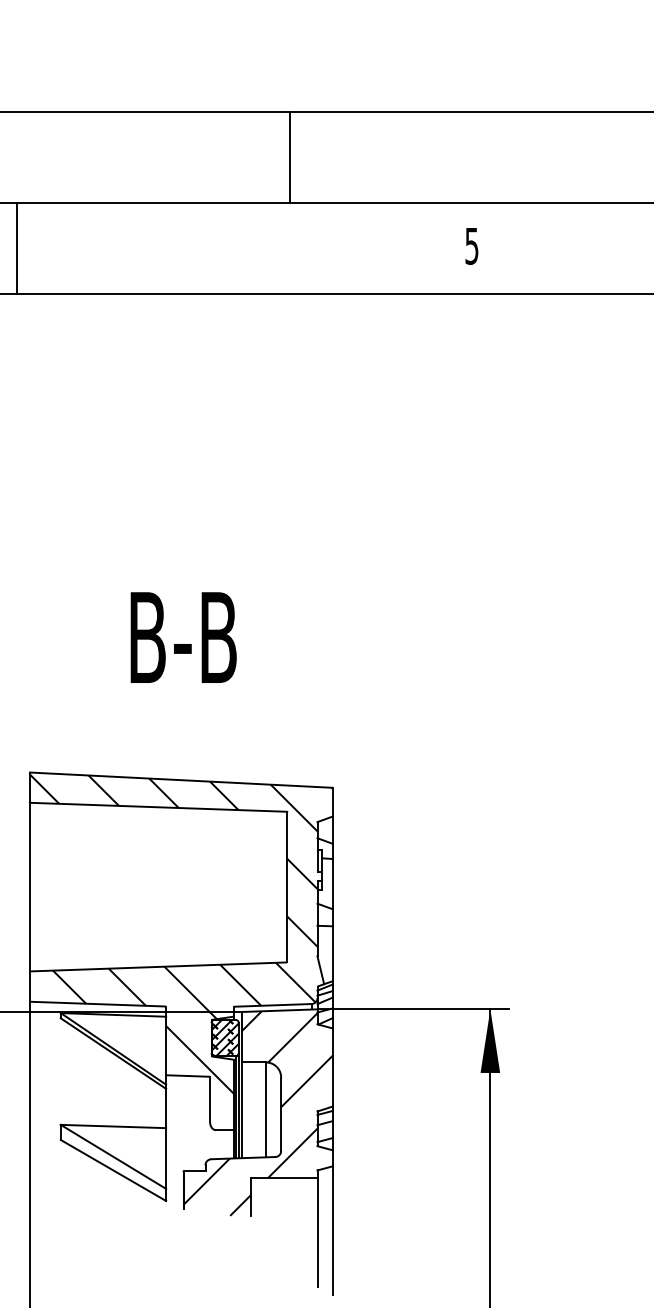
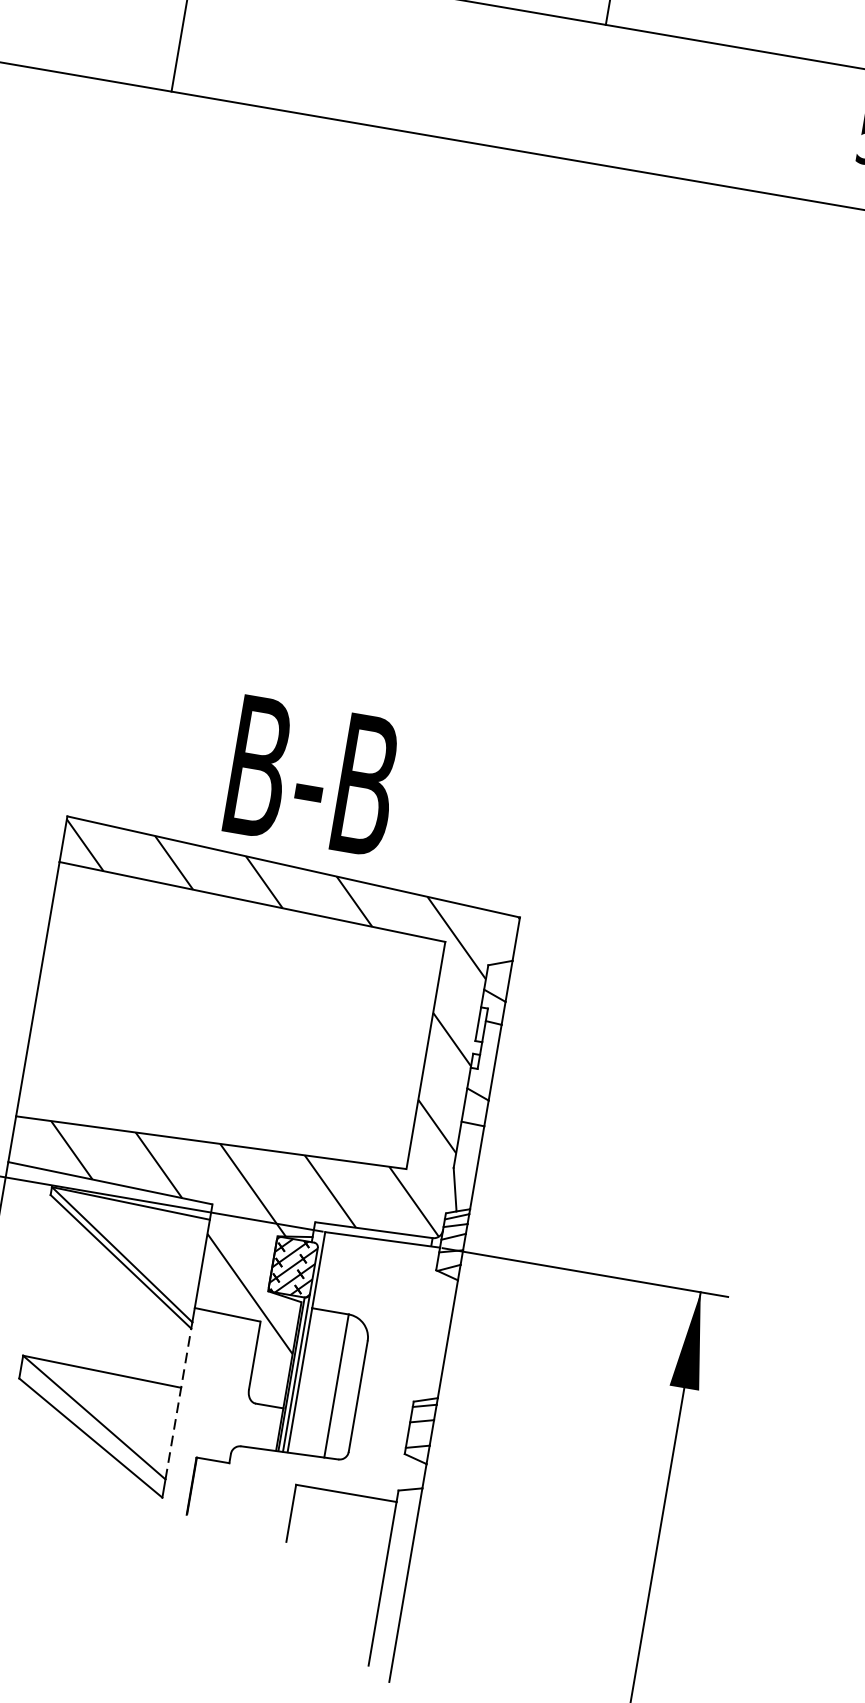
text: (183, 637) -> (312, 776), moved
hatch: (257, 1113) -> (322, 1389), removed
line: (166, 1138) -> (179, 1403), solid -> dashed

